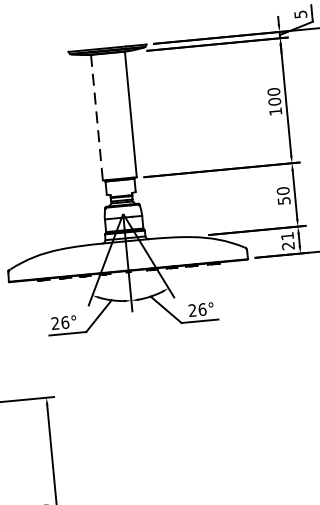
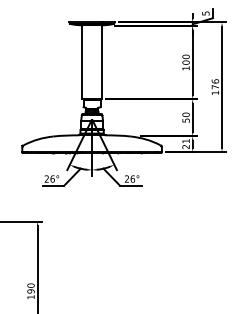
line: (97, 118) -> (82, 62), dashed -> solid

